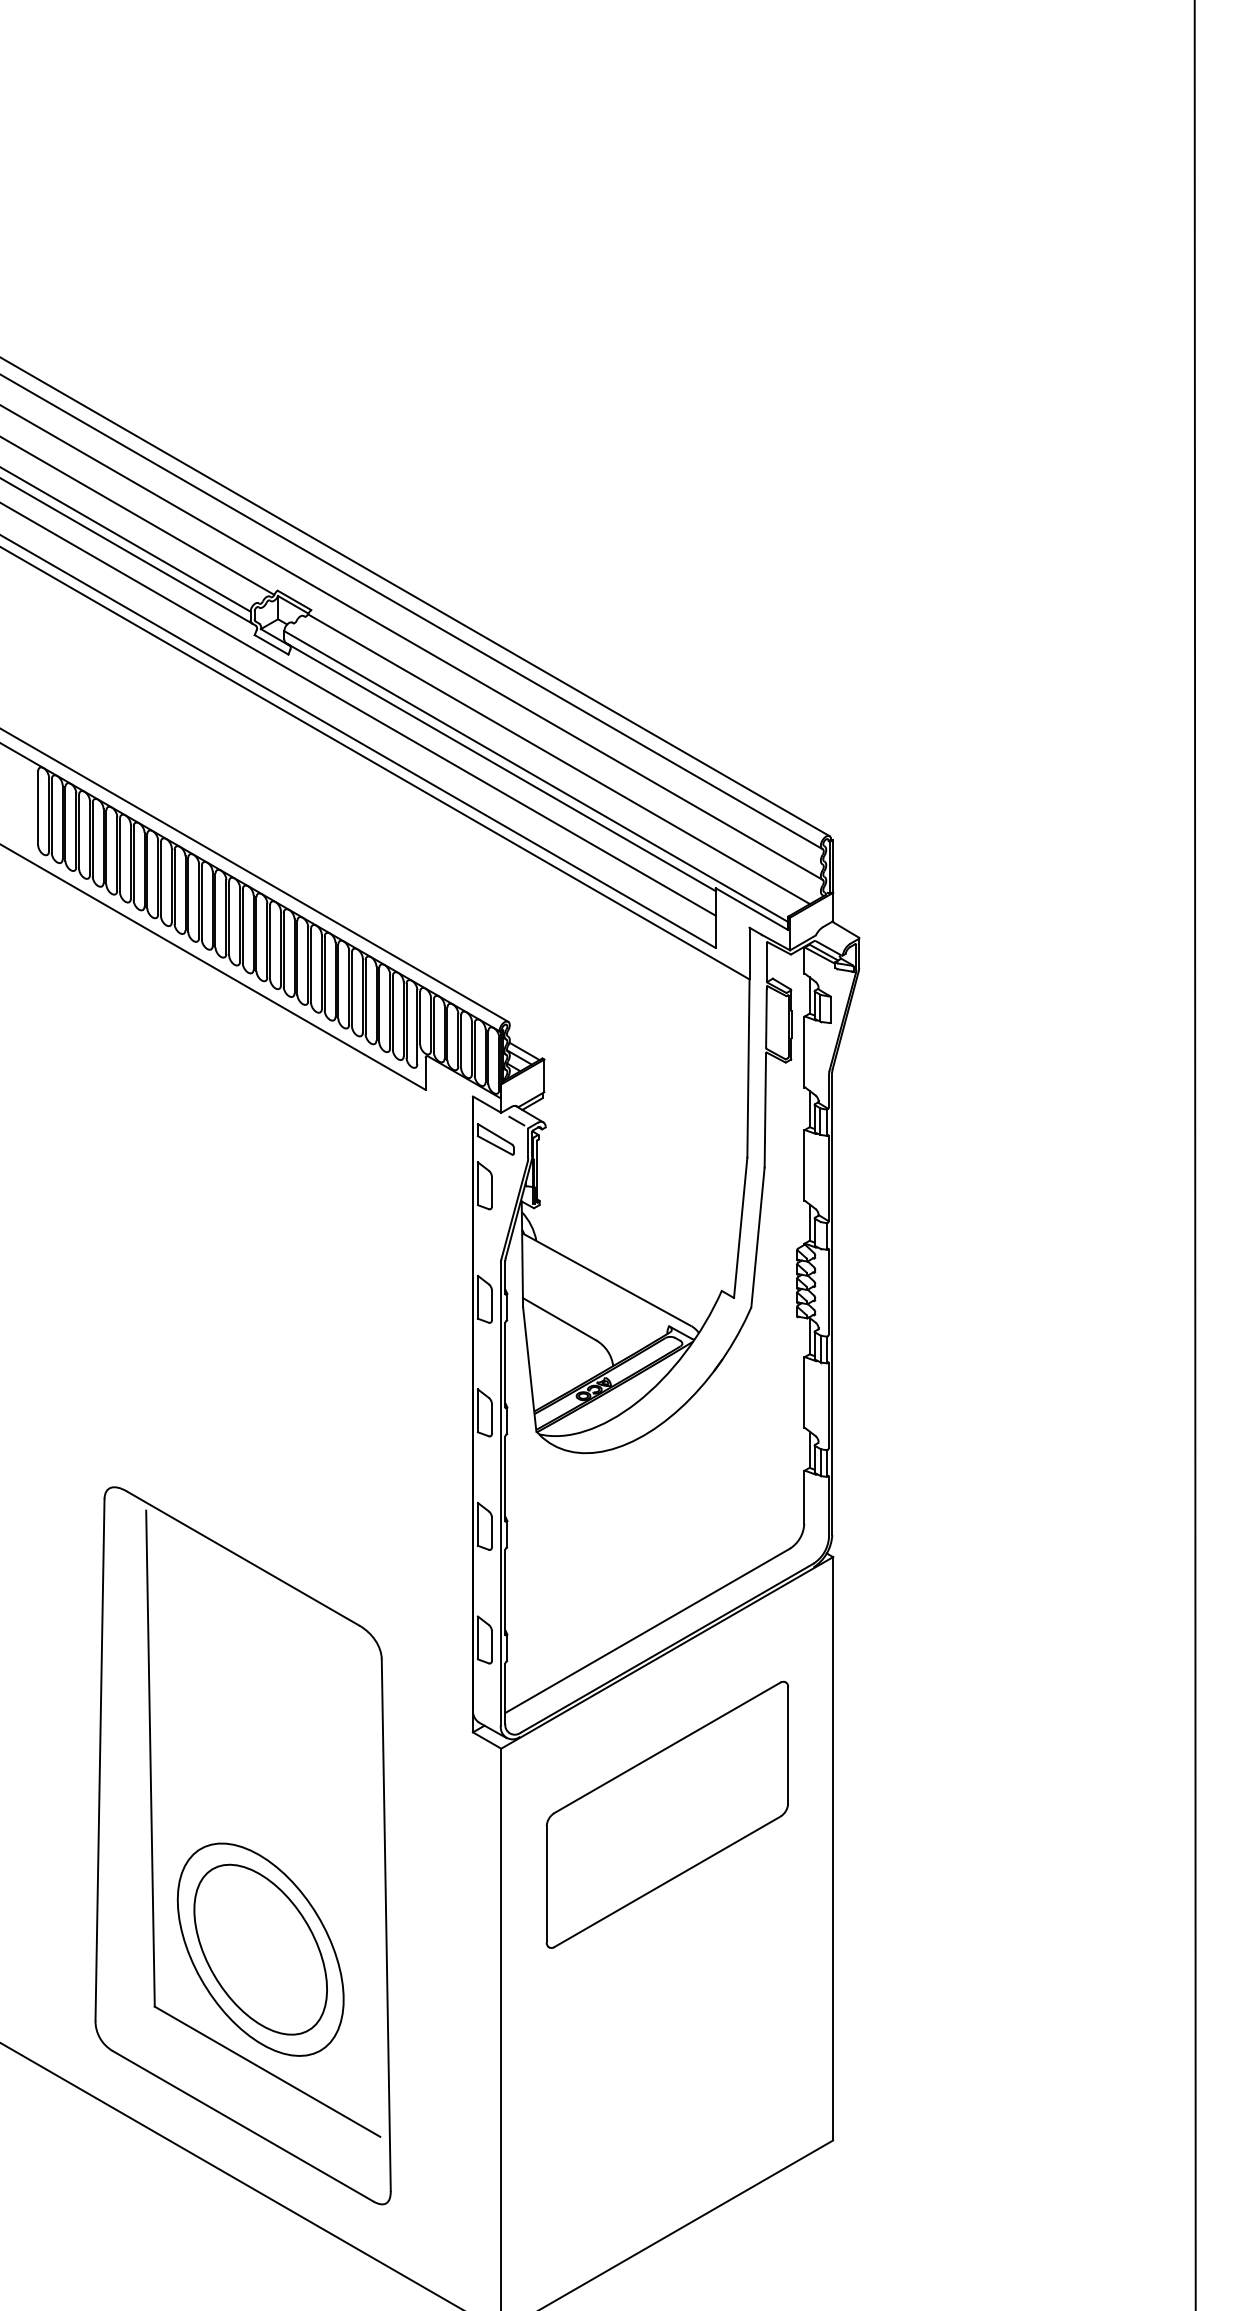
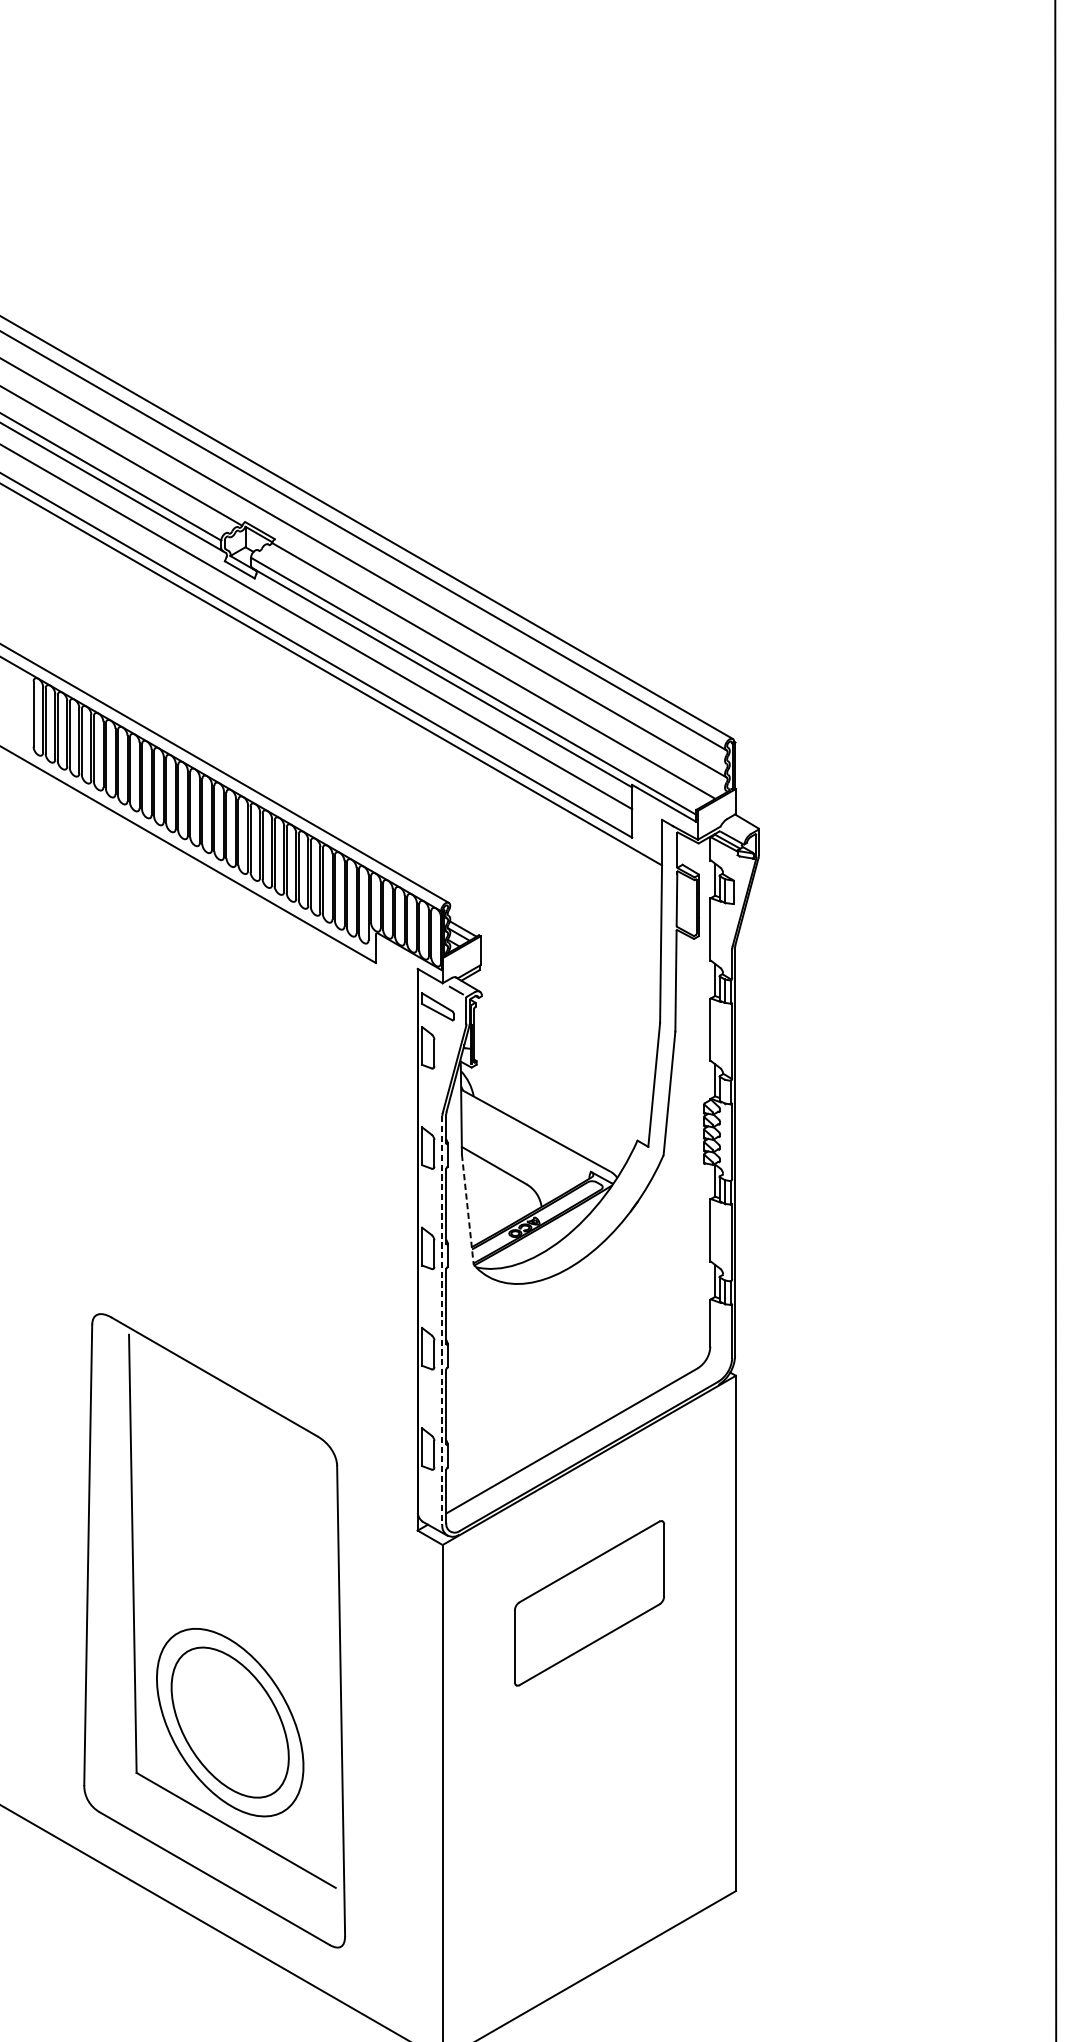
line: (529, 1369) -> (467, 1210), solid -> dashed
line: (500, 1494) -> (442, 1320), solid -> dashed
part: (667, 1814) -> (589, 1603), size x0.7

